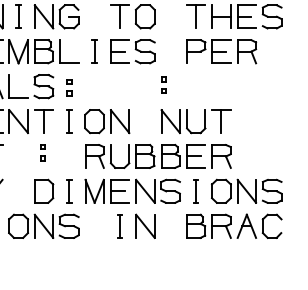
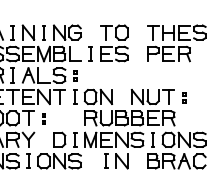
part: (164, 85) -> (184, 97), moved
part: (42, 151) -> (43, 118), moved

